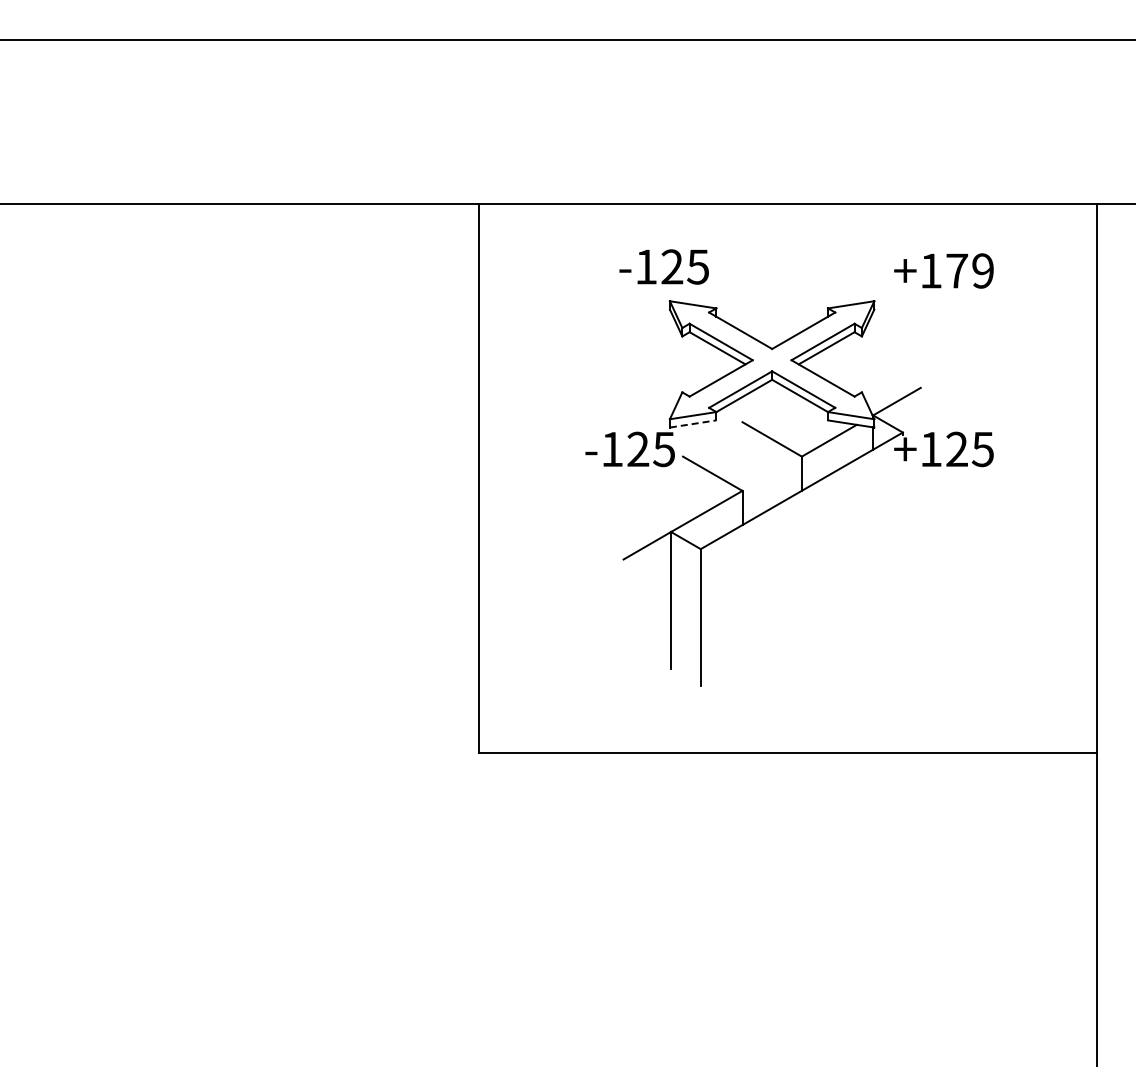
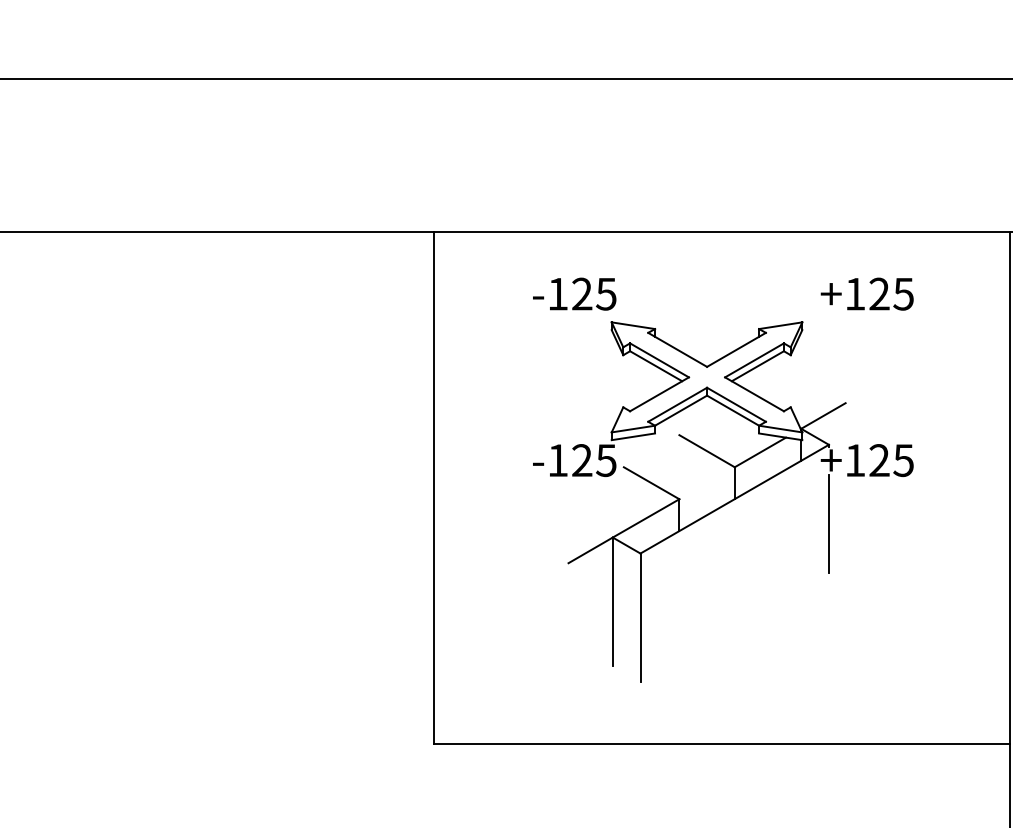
text: (663, 266) -> (574, 293), moved
text: (969, 270) -> (891, 293), +179 -> +125
line: (693, 423) -> (633, 436), dashed -> solid
line: (902, 516) -> (828, 523), added

